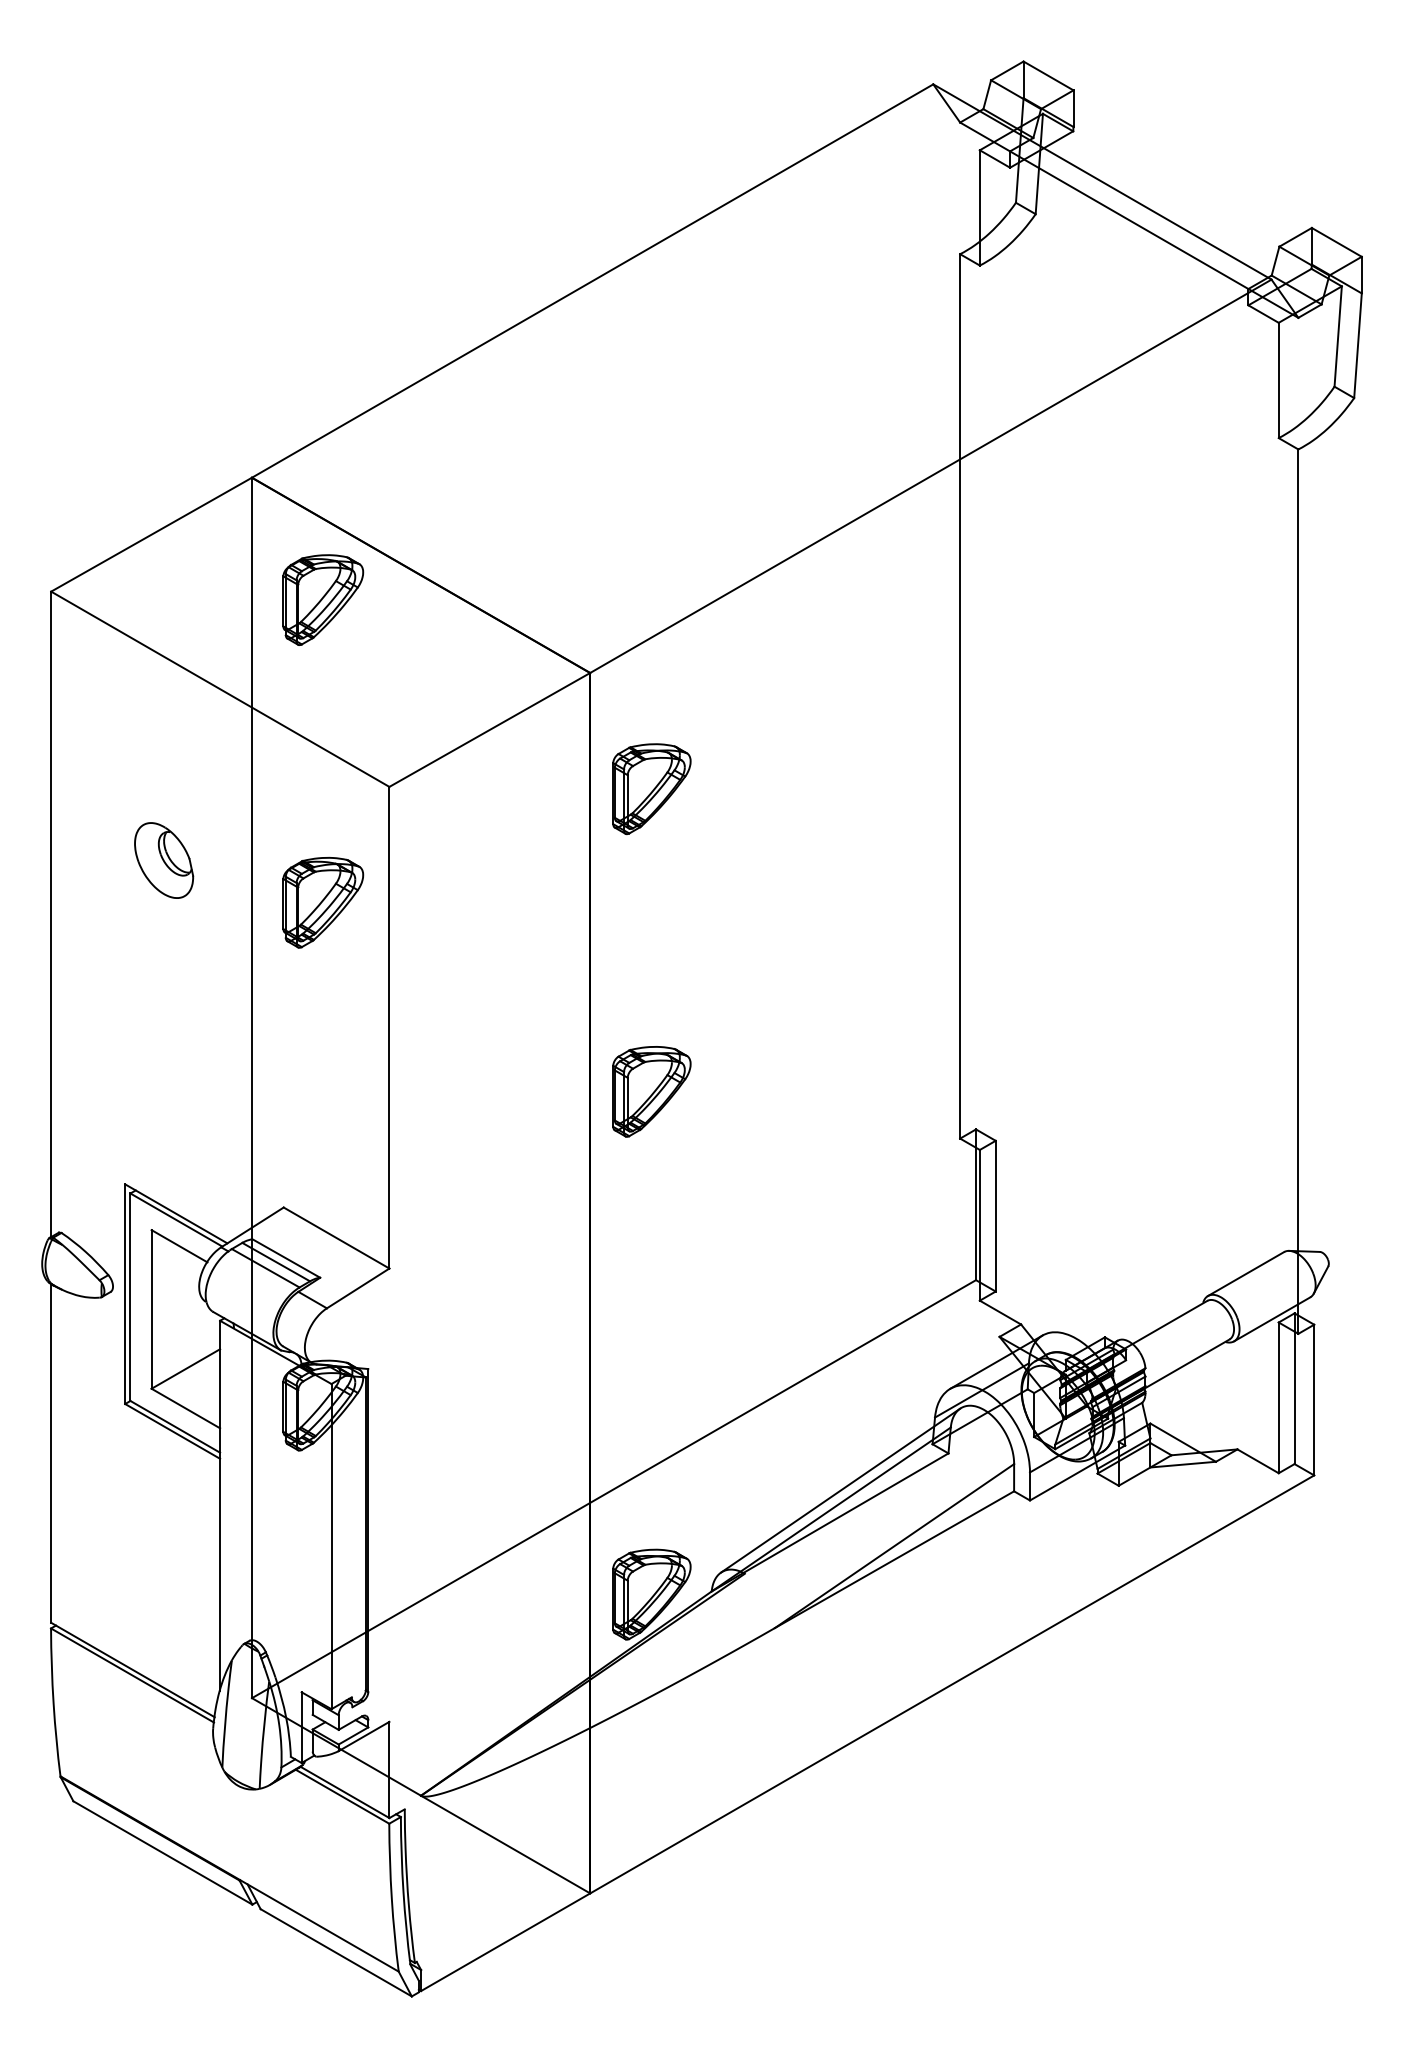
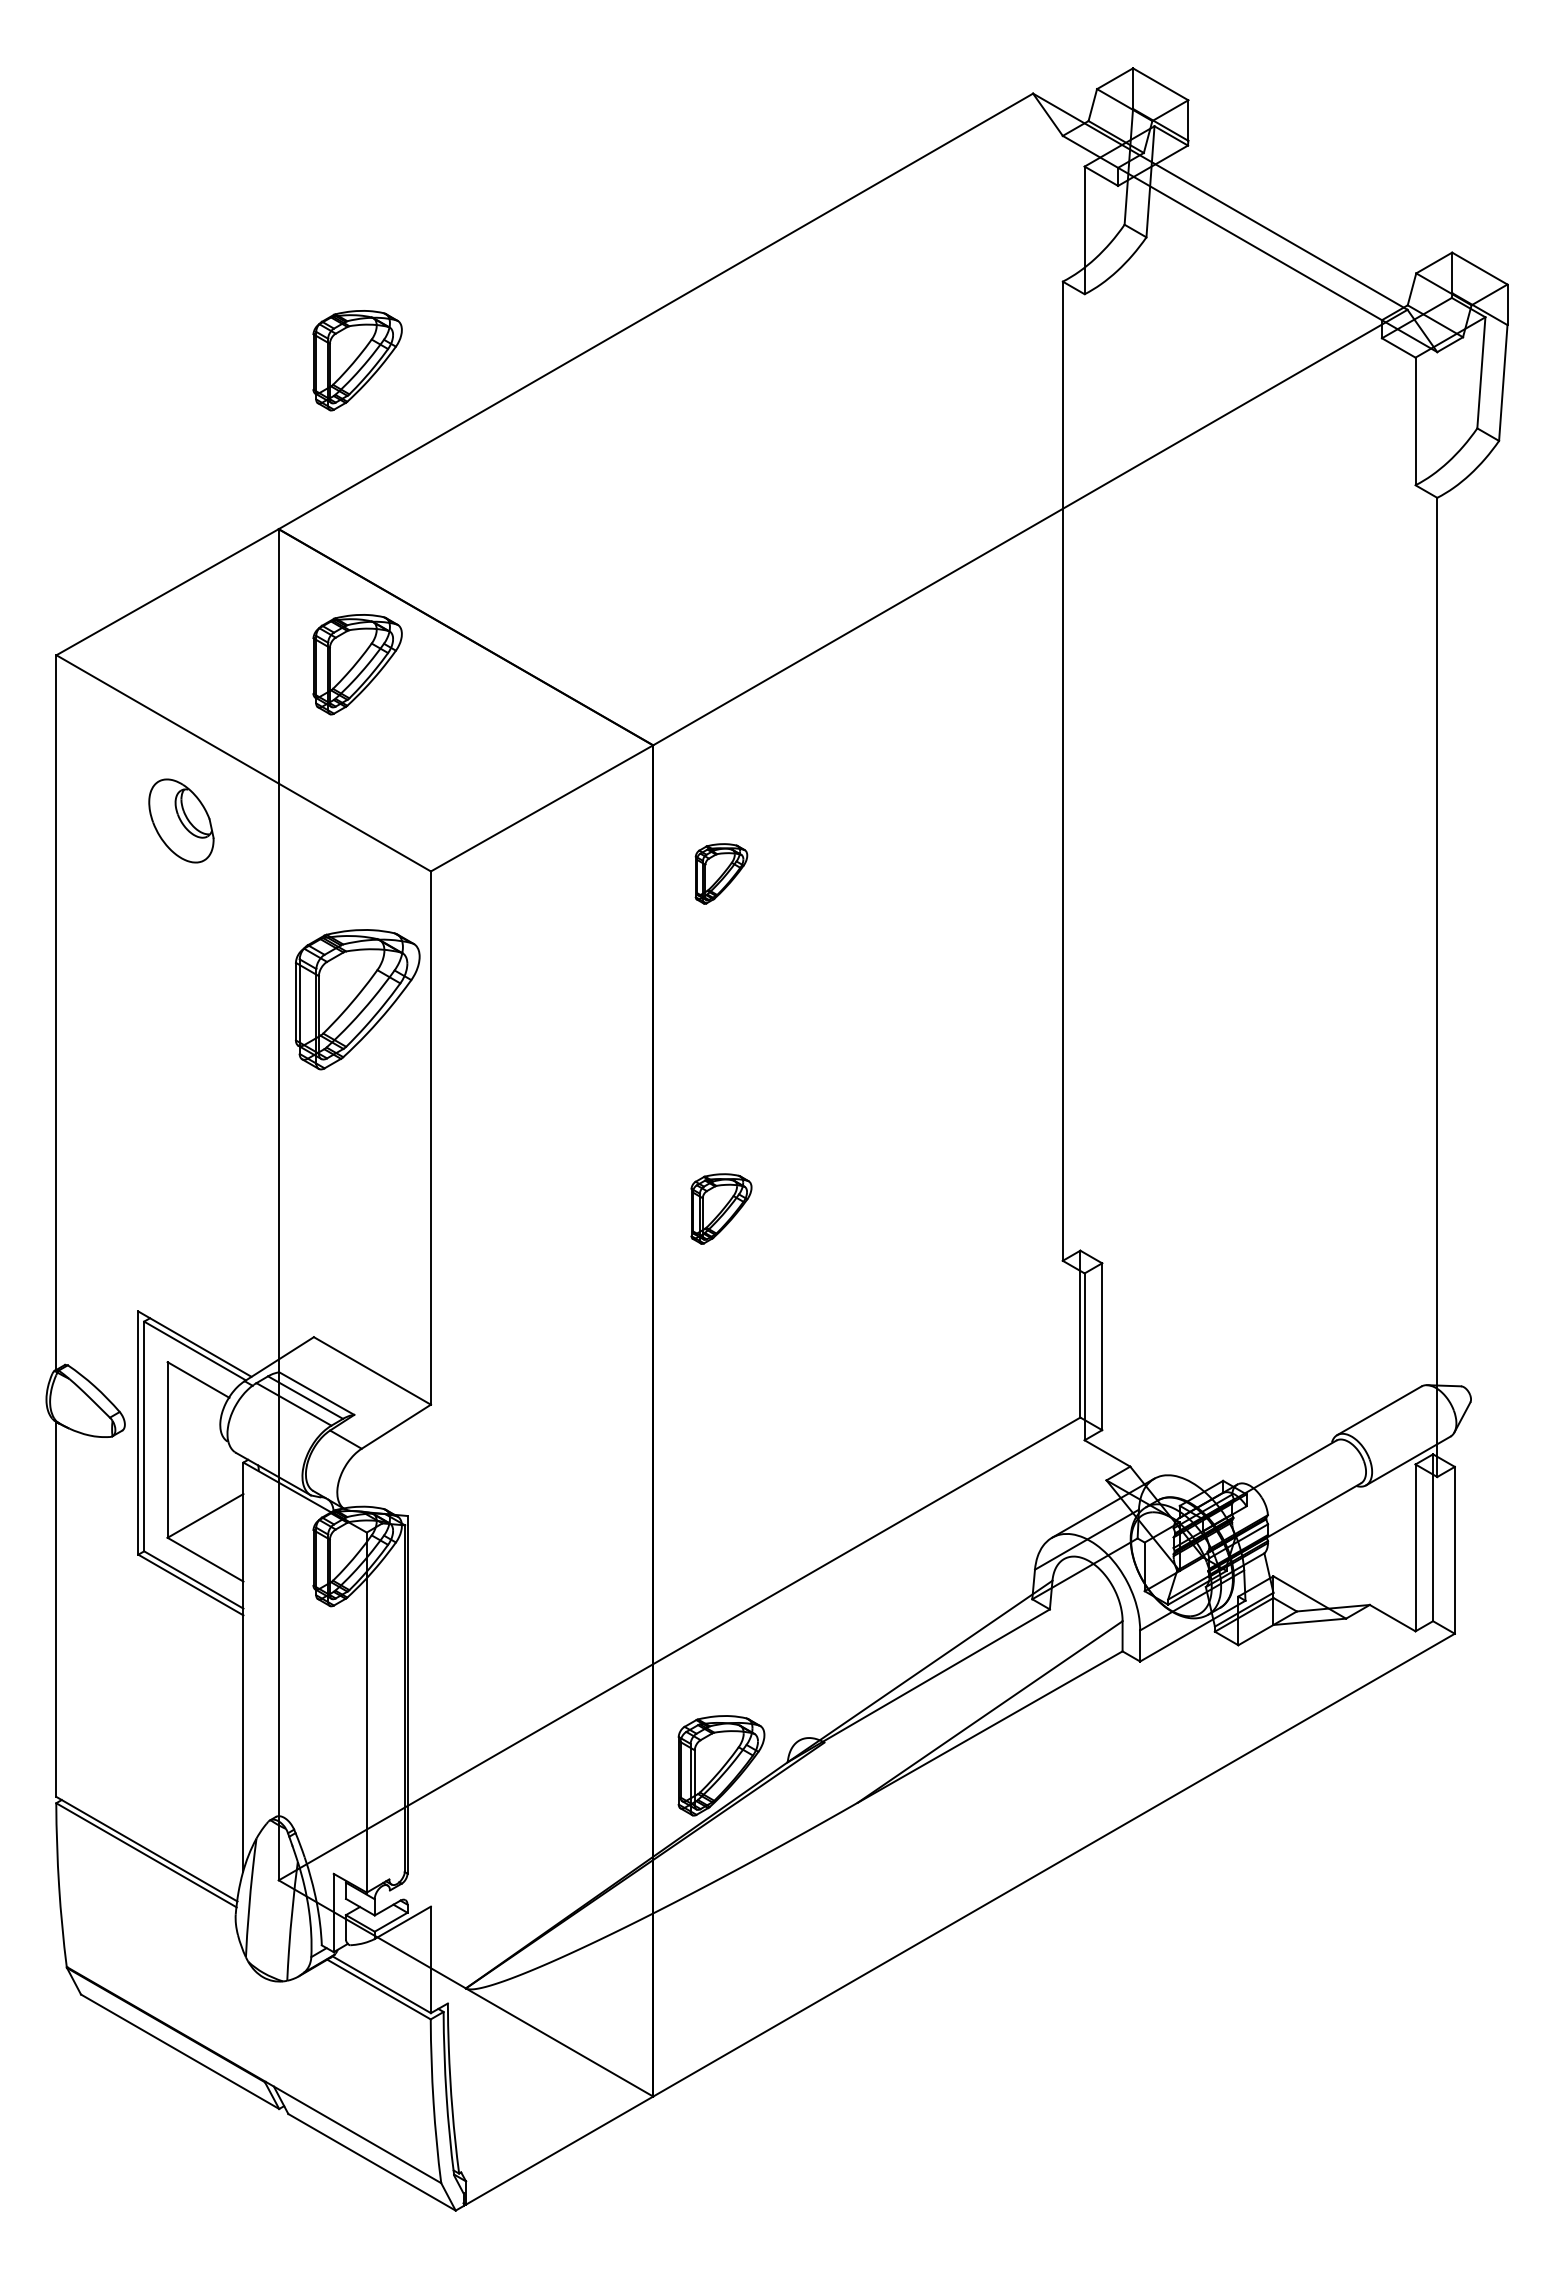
part: (323, 325) -> (357, 360), added
part: (651, 788) -> (721, 873), size x0.6
part: (164, 860) -> (181, 820), moved
part: (323, 902) -> (357, 999), size x1.4
part: (651, 1091) -> (721, 1208), size x0.7
line: (840, 1490) -> (930, 1650), removed

